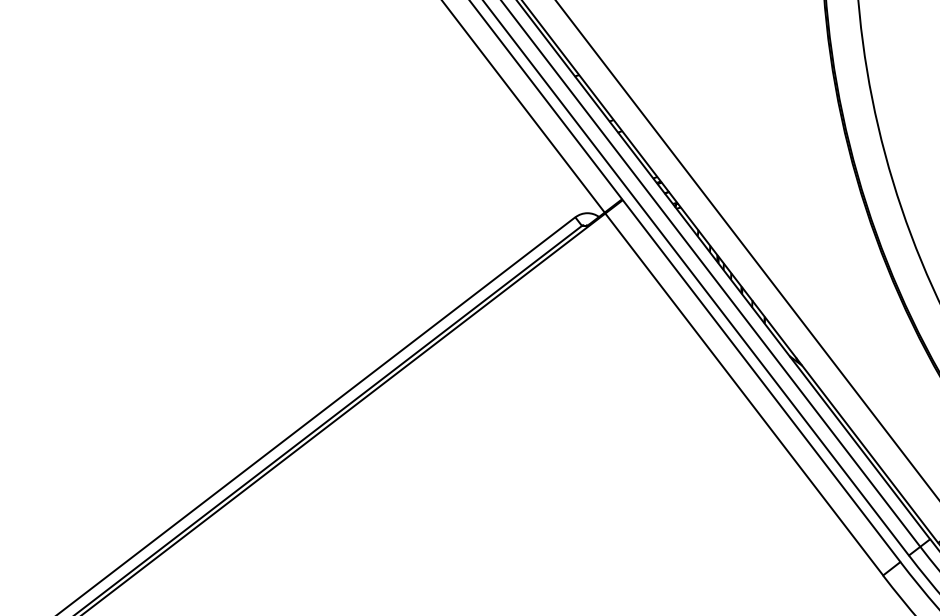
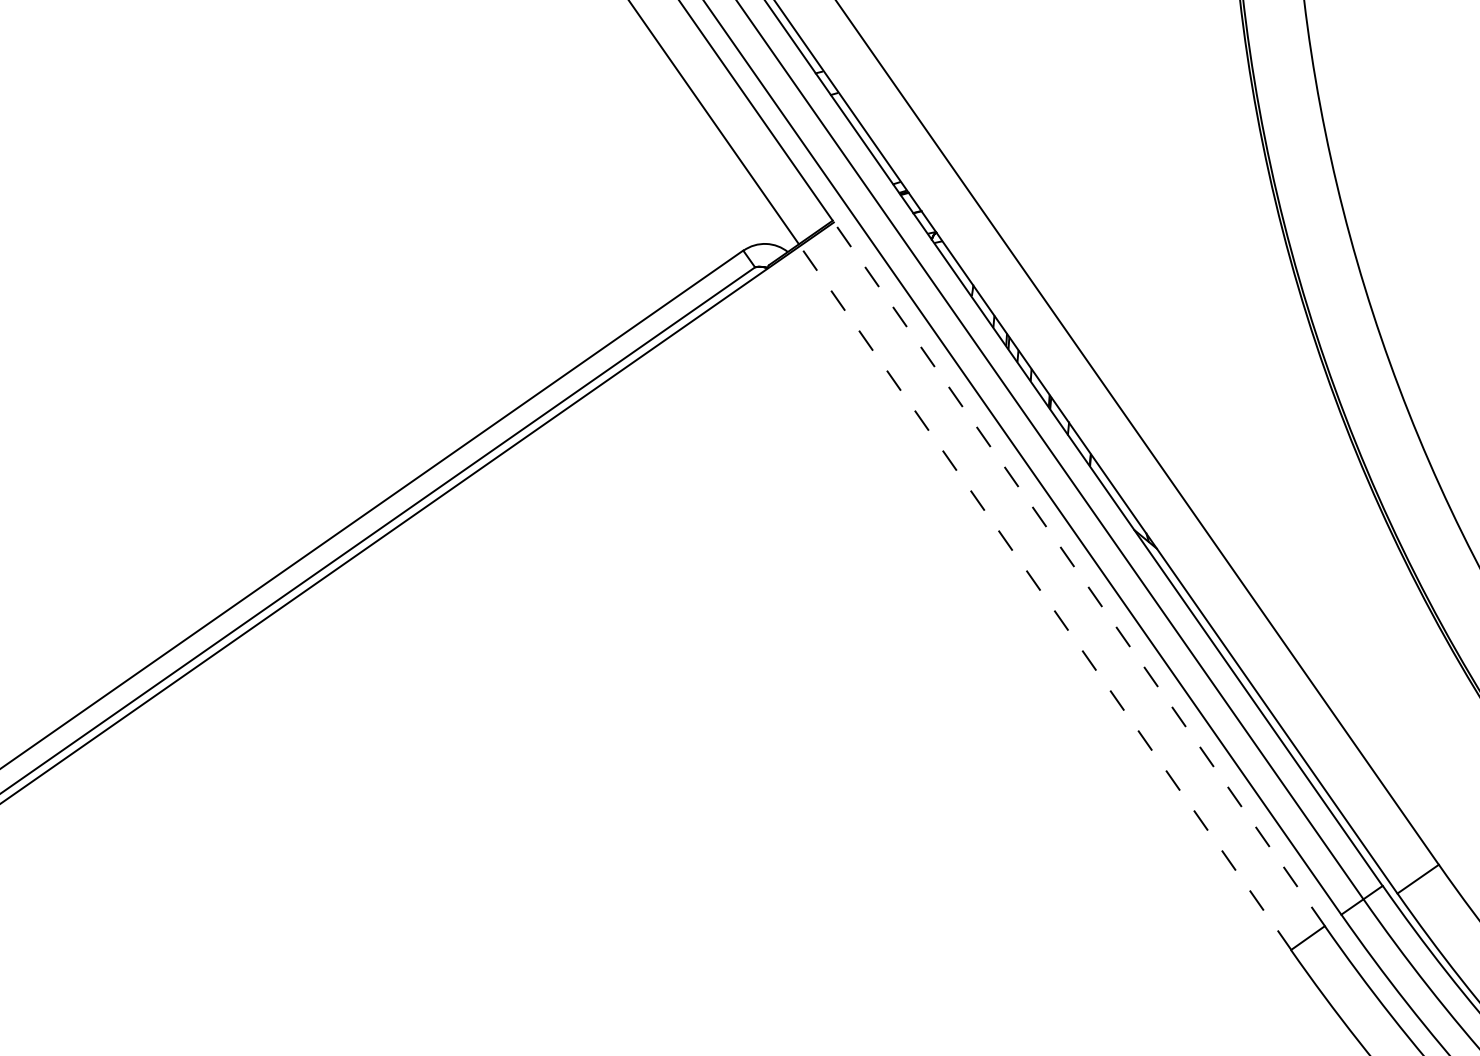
line: (761, 381) -> (1079, 575), solid -> dashed
line: (744, 394) -> (1046, 598), solid -> dashed

